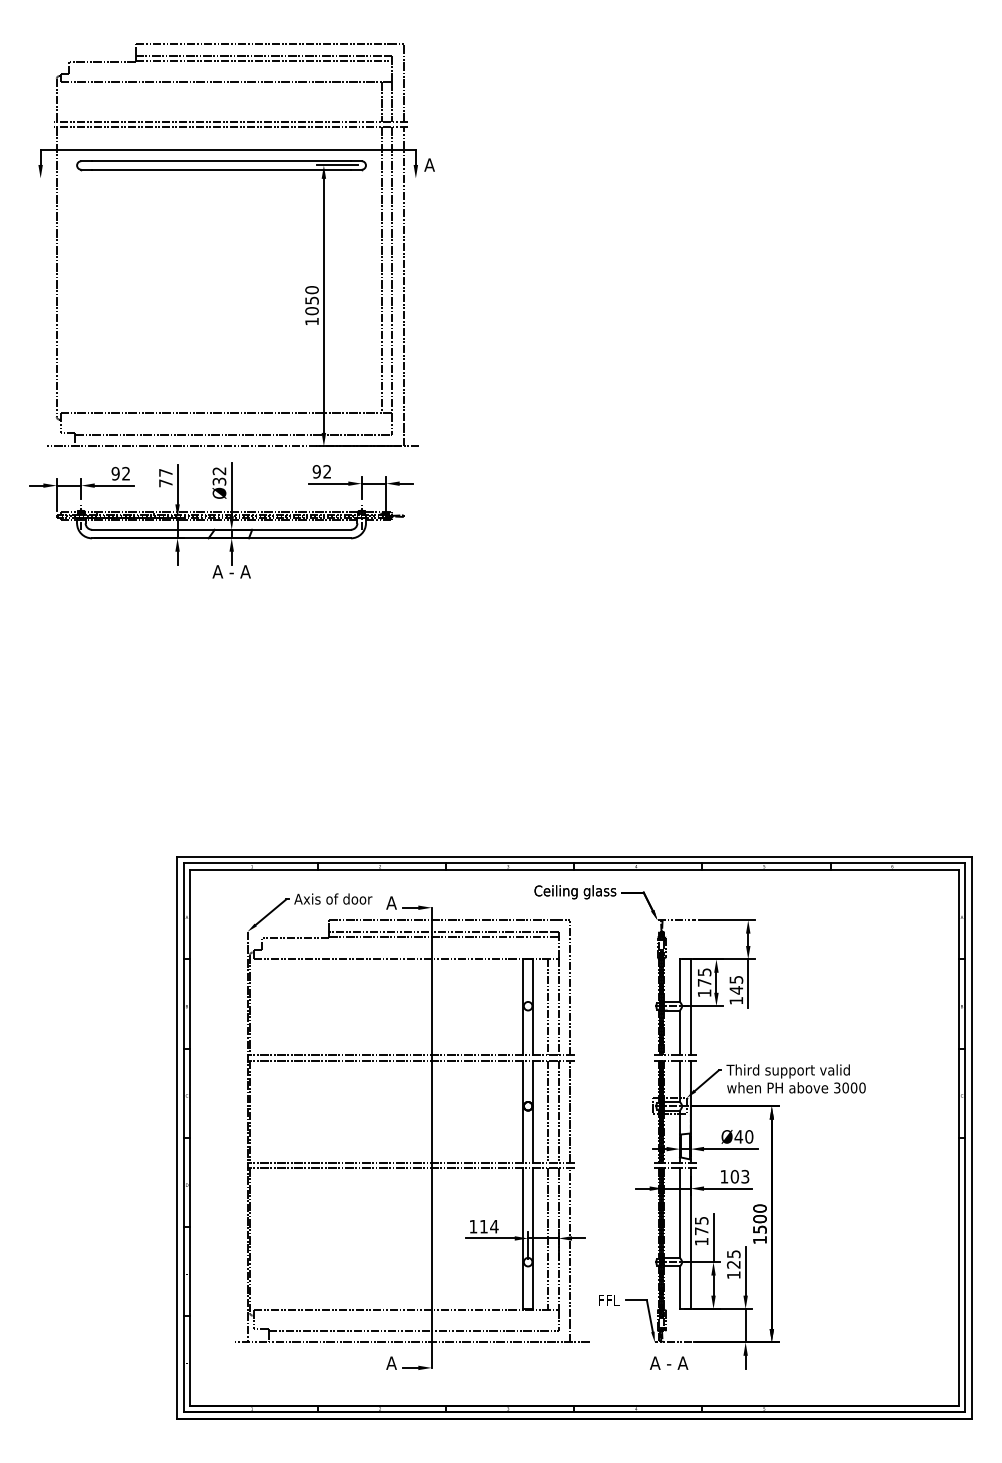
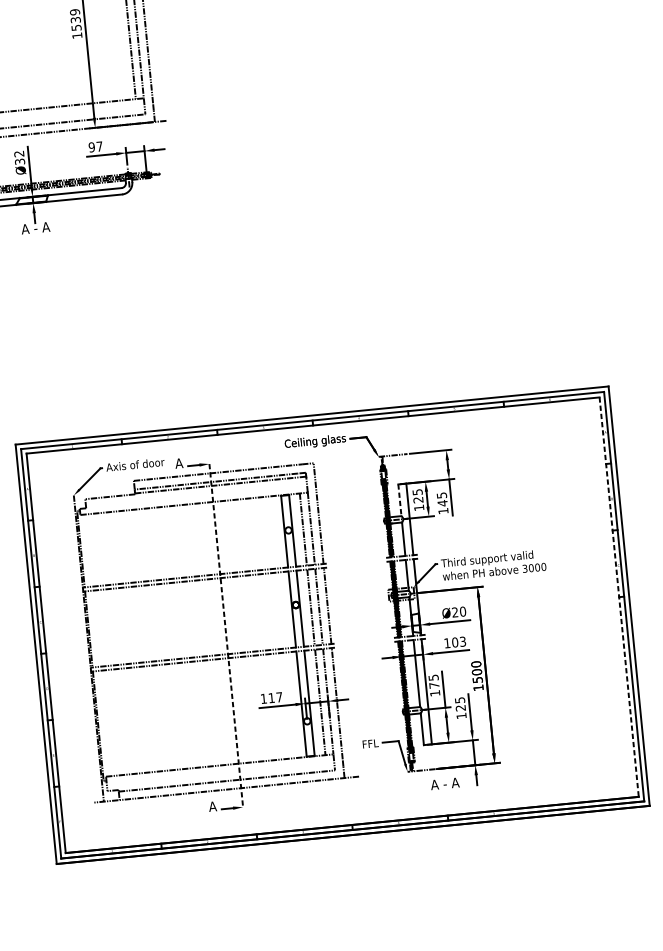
text: (311, 300) -> (75, 20), 1050 -> 1539
text: (327, 471) -> (99, 146), 92 -> 97
line: (679, 981) -> (399, 500), solid -> dashed
text: (704, 982) -> (418, 499), 175 -> 125
text: (738, 1136) -> (454, 612), Ø40 -> Ø20
line: (958, 1137) -> (619, 596), solid -> dashed
line: (431, 1138) -> (226, 636), solid -> dashed
text: (494, 1226) -> (279, 697), 114 -> 117
text: (669, 1362) -> (445, 783), moved

